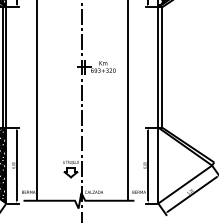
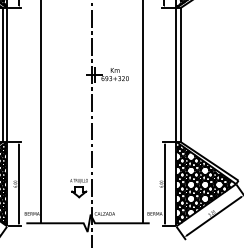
hatch: (183, 165) -> (204, 184), added

